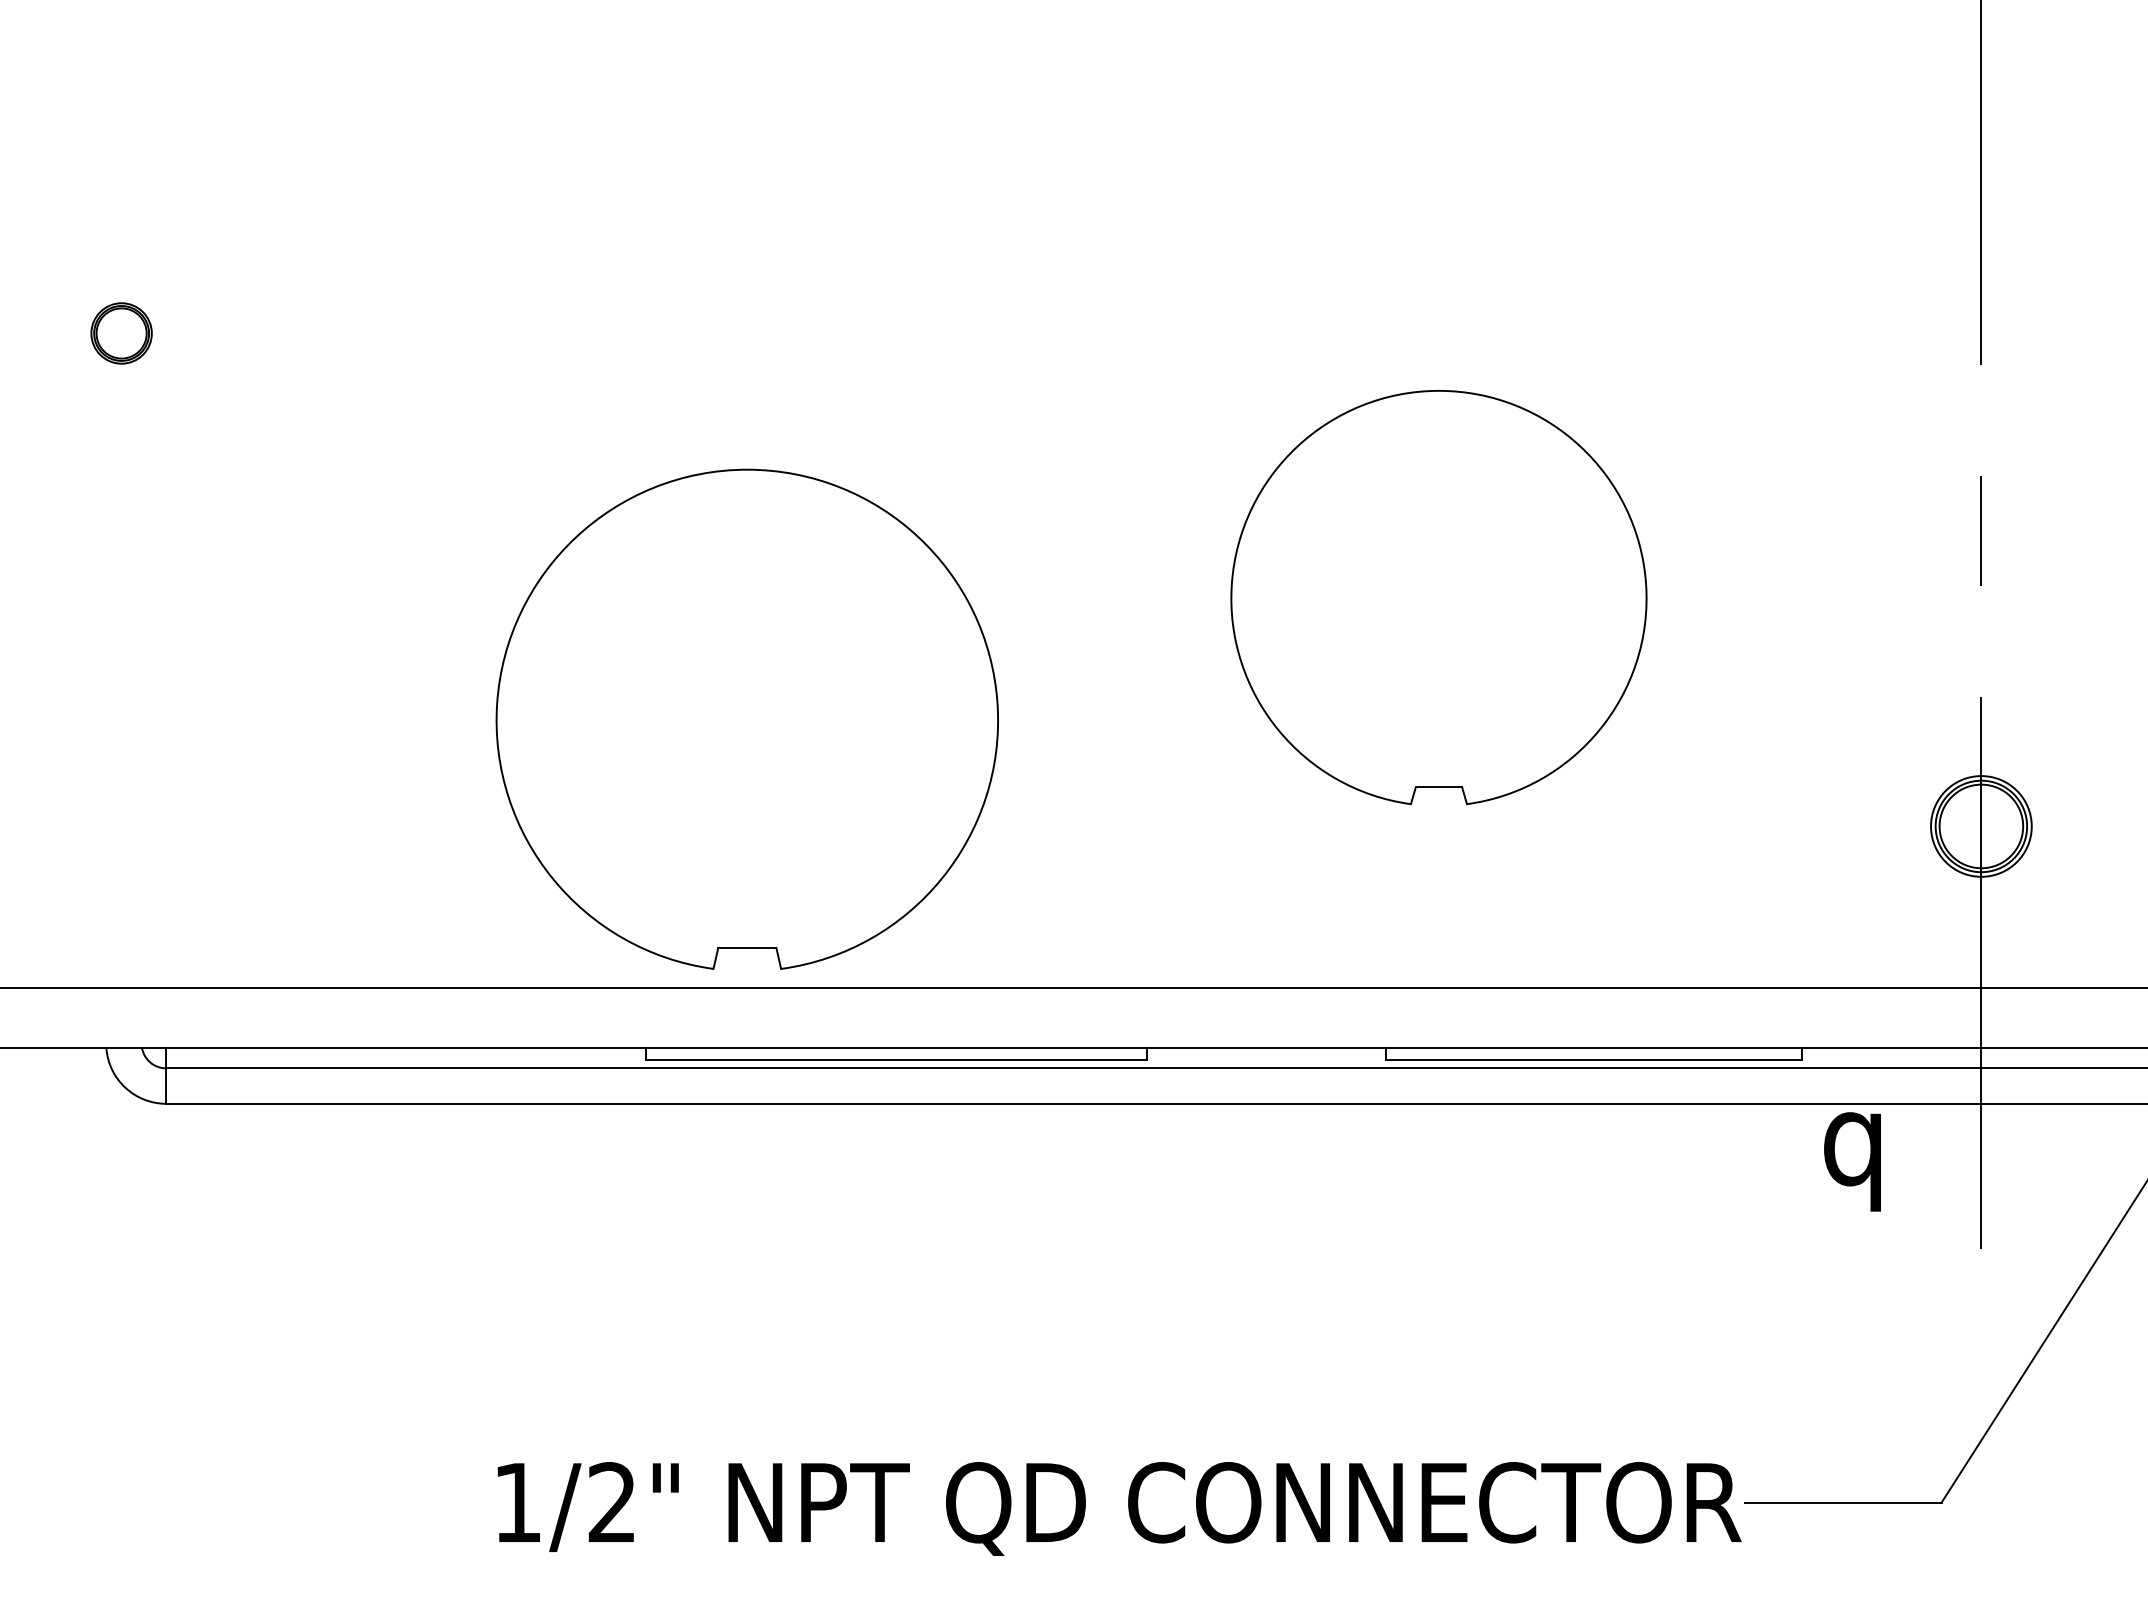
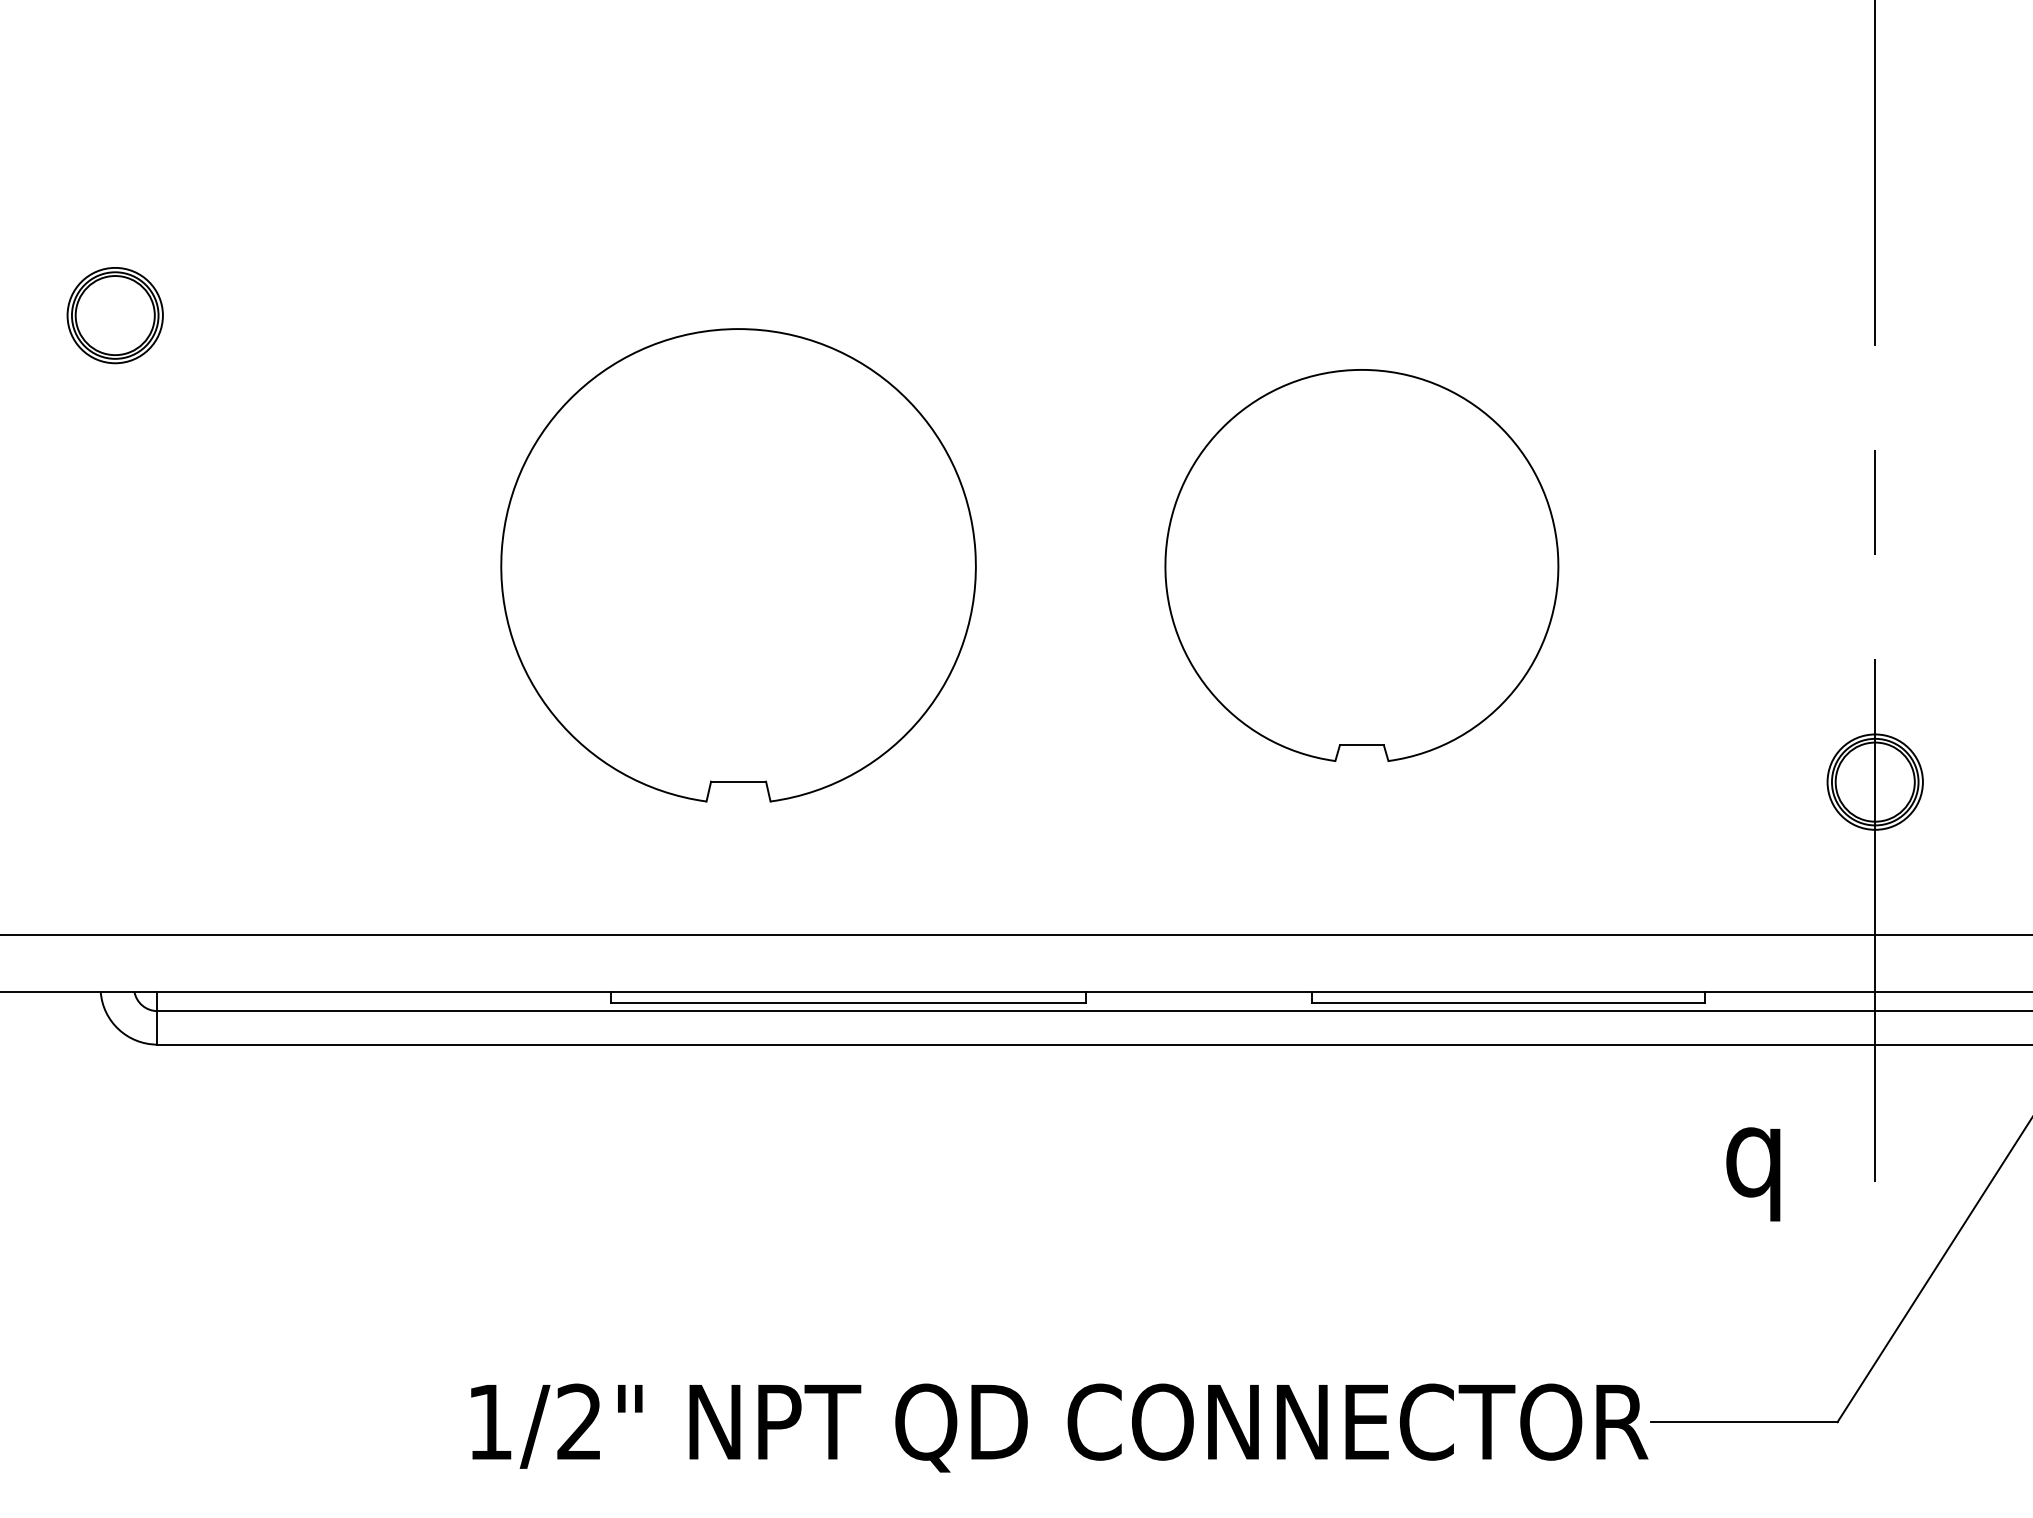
part: (121, 333) -> (115, 315), size x1.67
part: (746, 718) -> (737, 564), moved
text: (1852, 1161) -> (1753, 1173), moved

